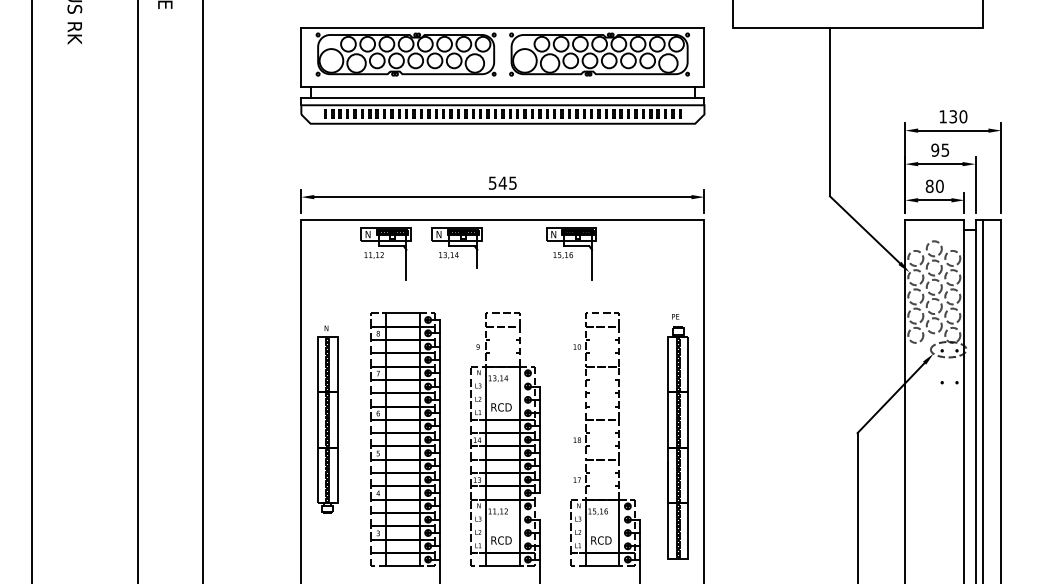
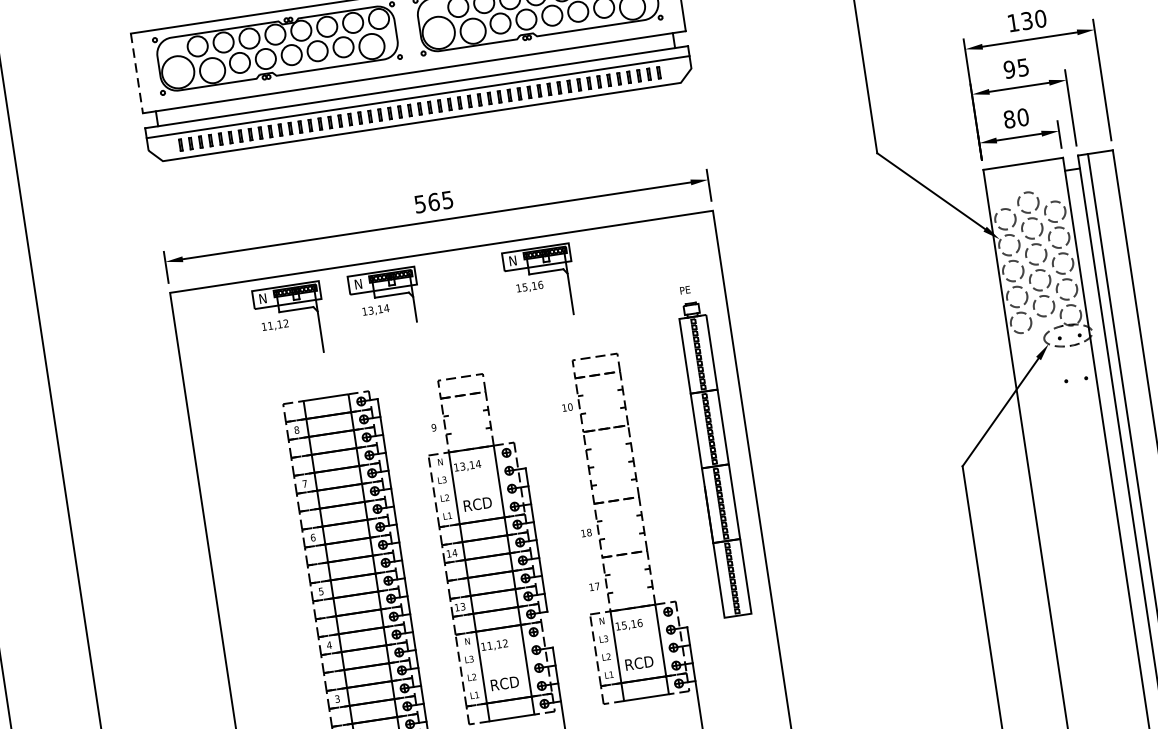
line: (301, 57) -> (137, 73), solid -> dashed
text: (502, 182) -> (433, 201), 545 -> 565
part: (327, 419) -> (245, 556), removed
part: (677, 436) -> (712, 451), moved

